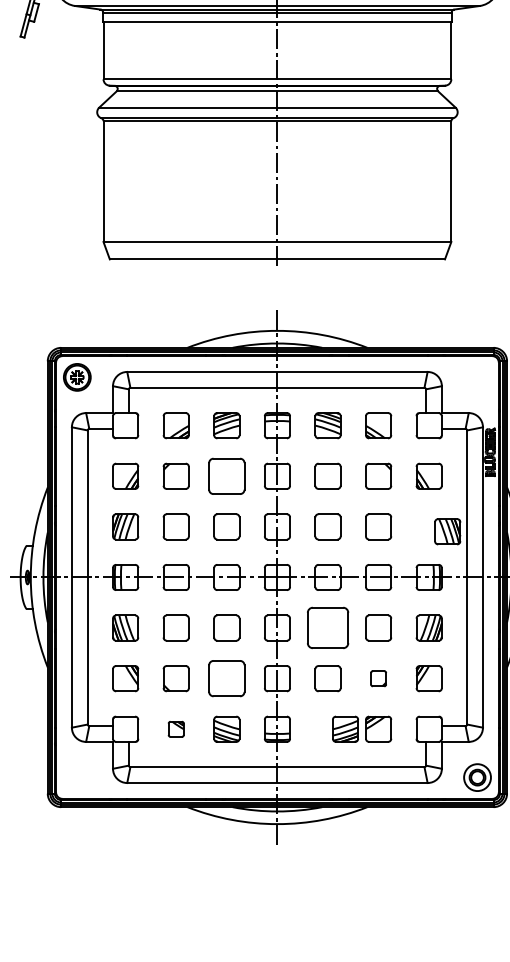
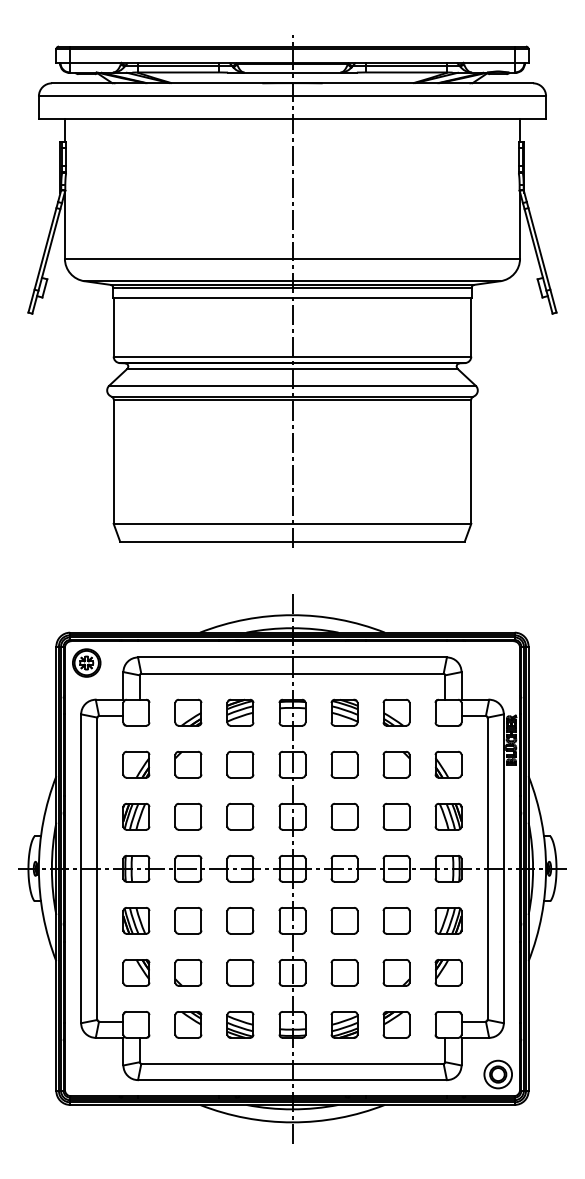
part: (226, 476) -> (240, 764), size x0.71
part: (447, 531) -> (448, 816), moved
part: (328, 627) -> (344, 920), size x0.62
part: (226, 678) -> (240, 972), size x0.71
part: (378, 678) -> (396, 972), size x1.67
part: (176, 728) -> (188, 1024), size x1.67
part: (345, 728) -> (344, 1024), moved

